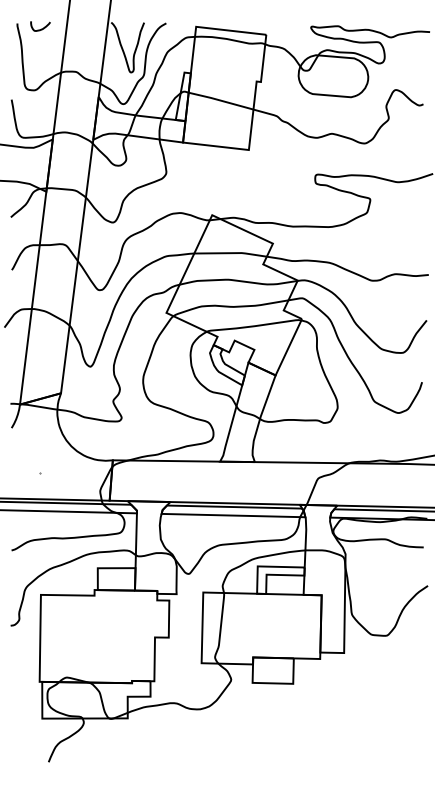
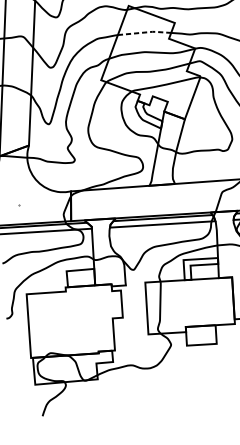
line: (231, 253) -> (145, 32), solid -> dashed

